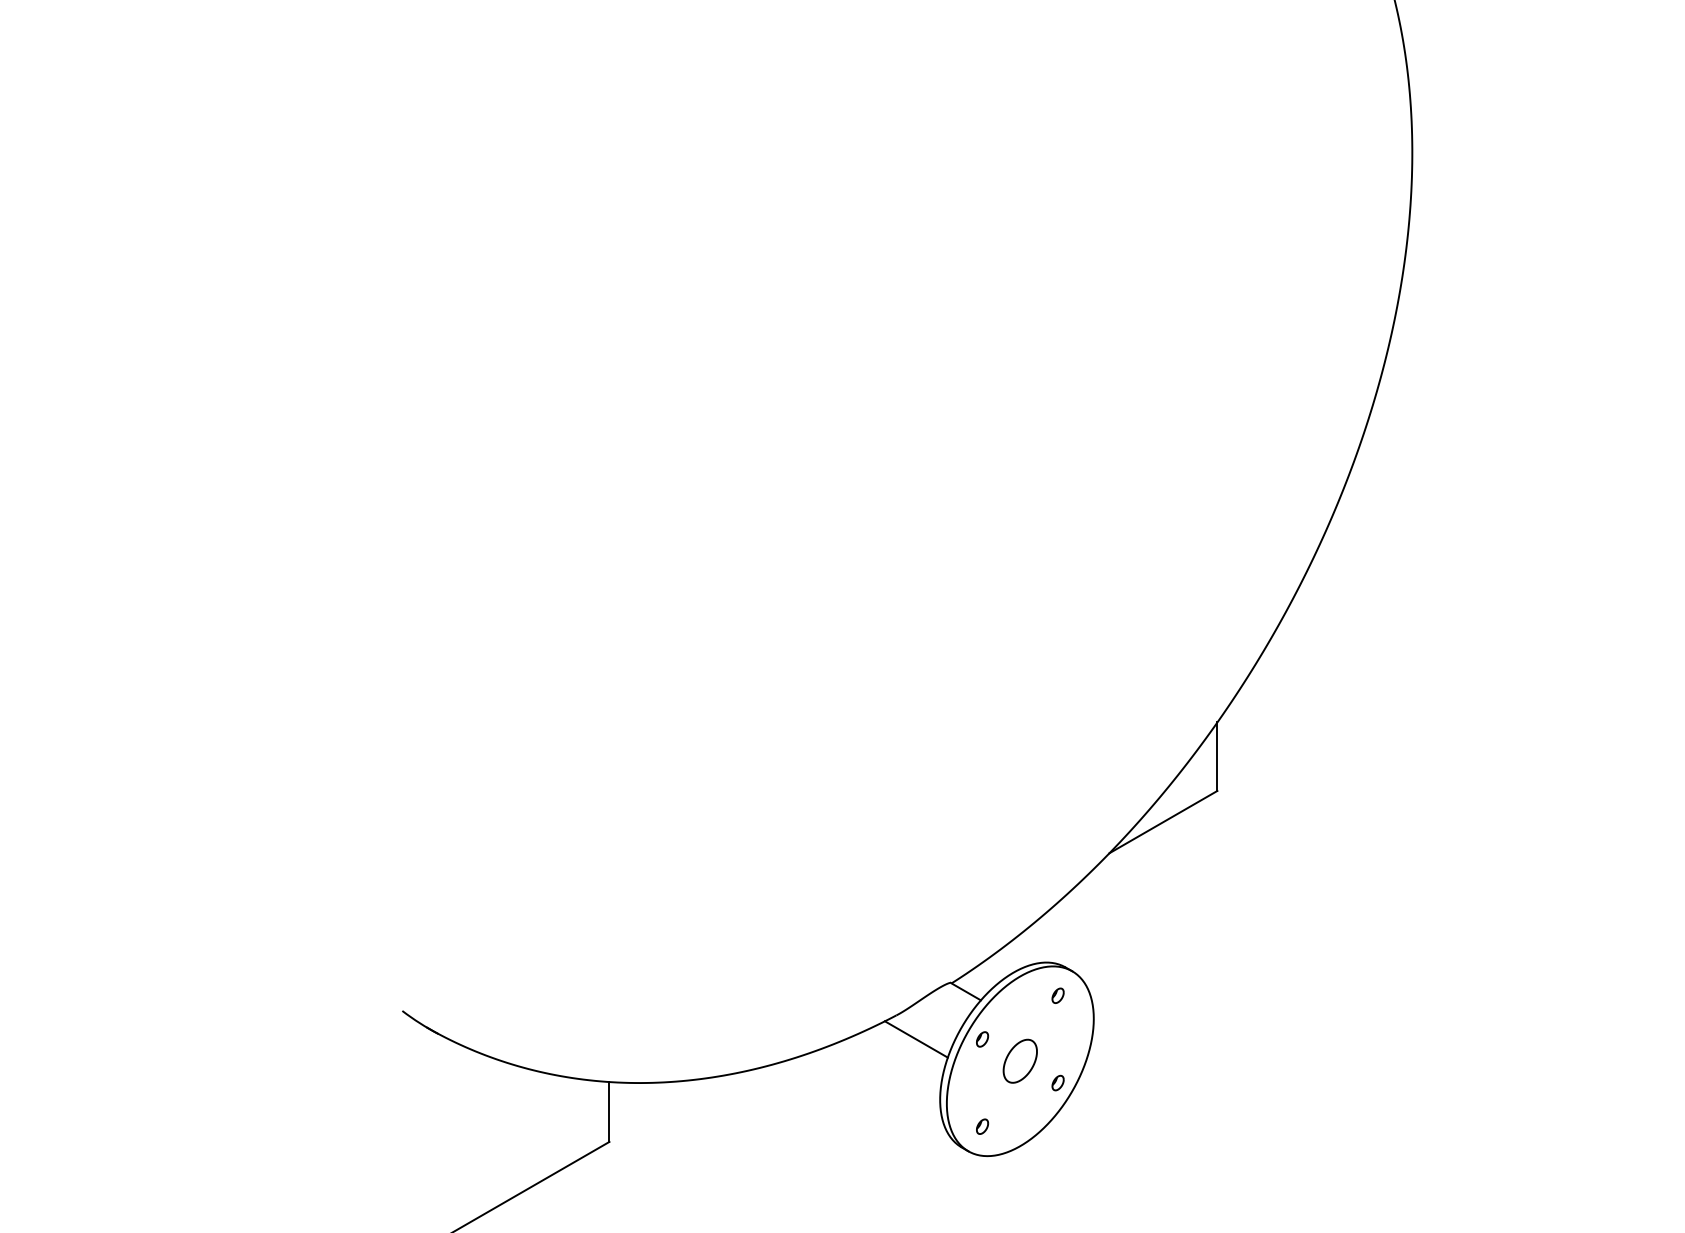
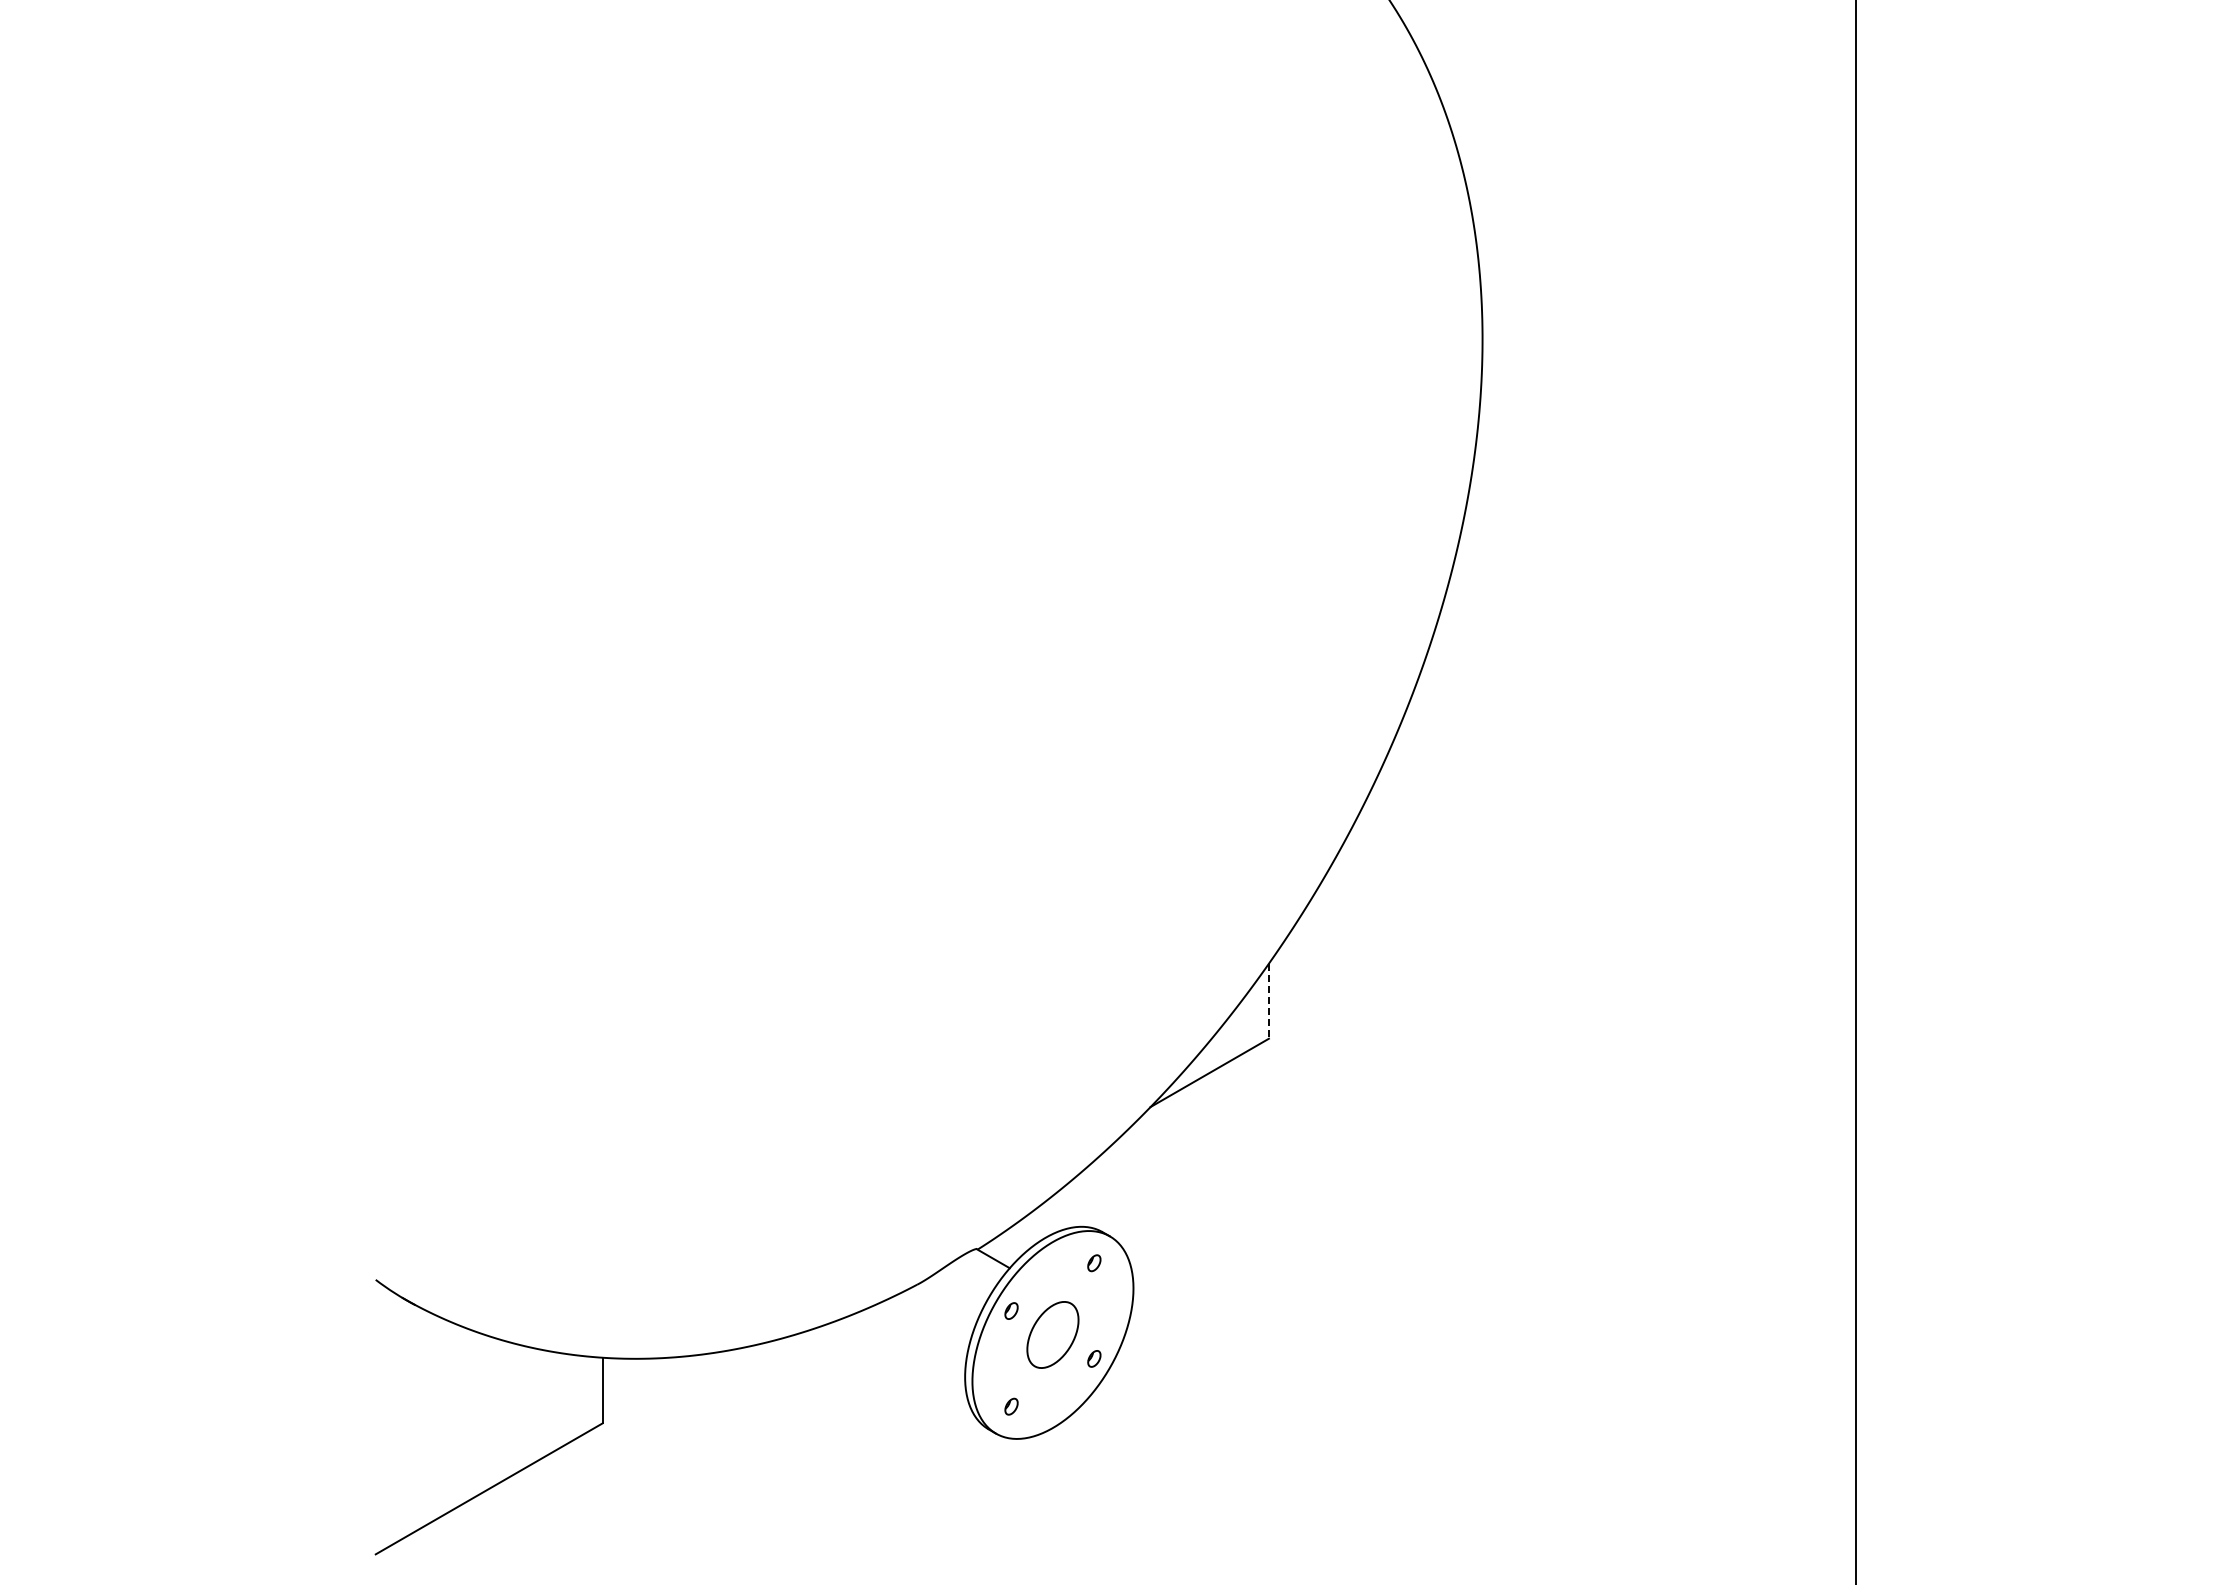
line: (1216, 756) -> (1268, 1001), solid -> dashed
line: (915, 1038) -> (938, 1310), removed
part: (1019, 1060) -> (1052, 1334), size x1.4

